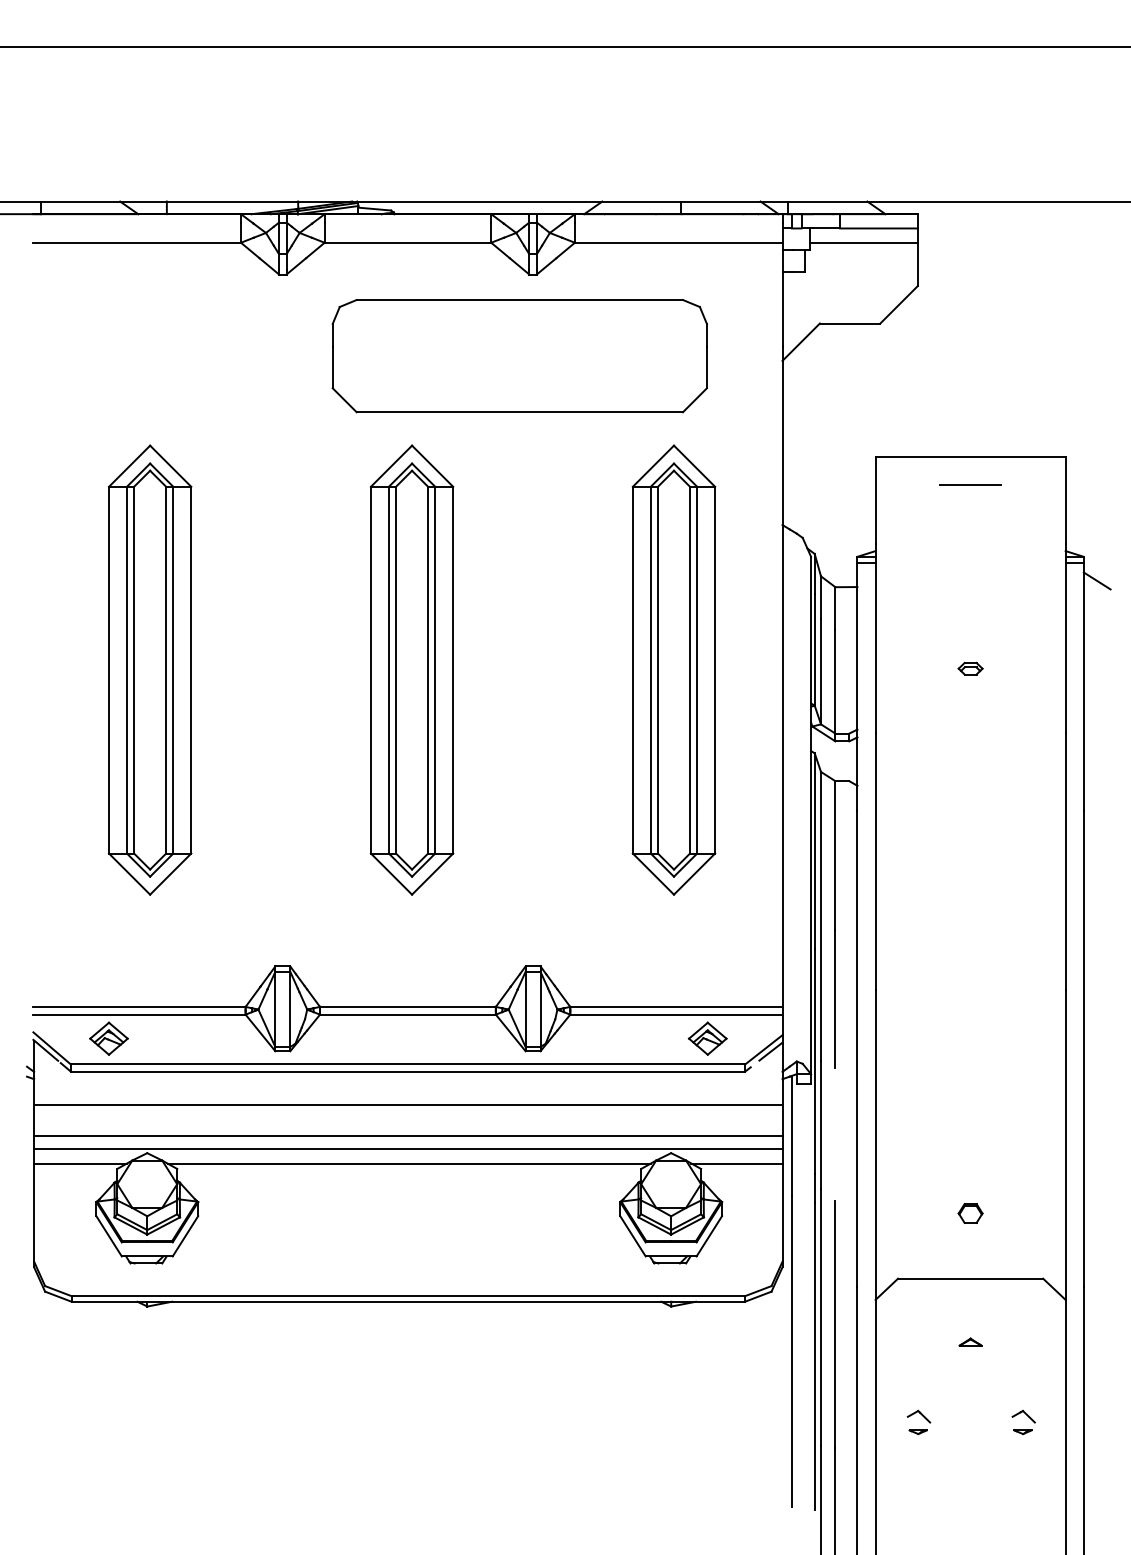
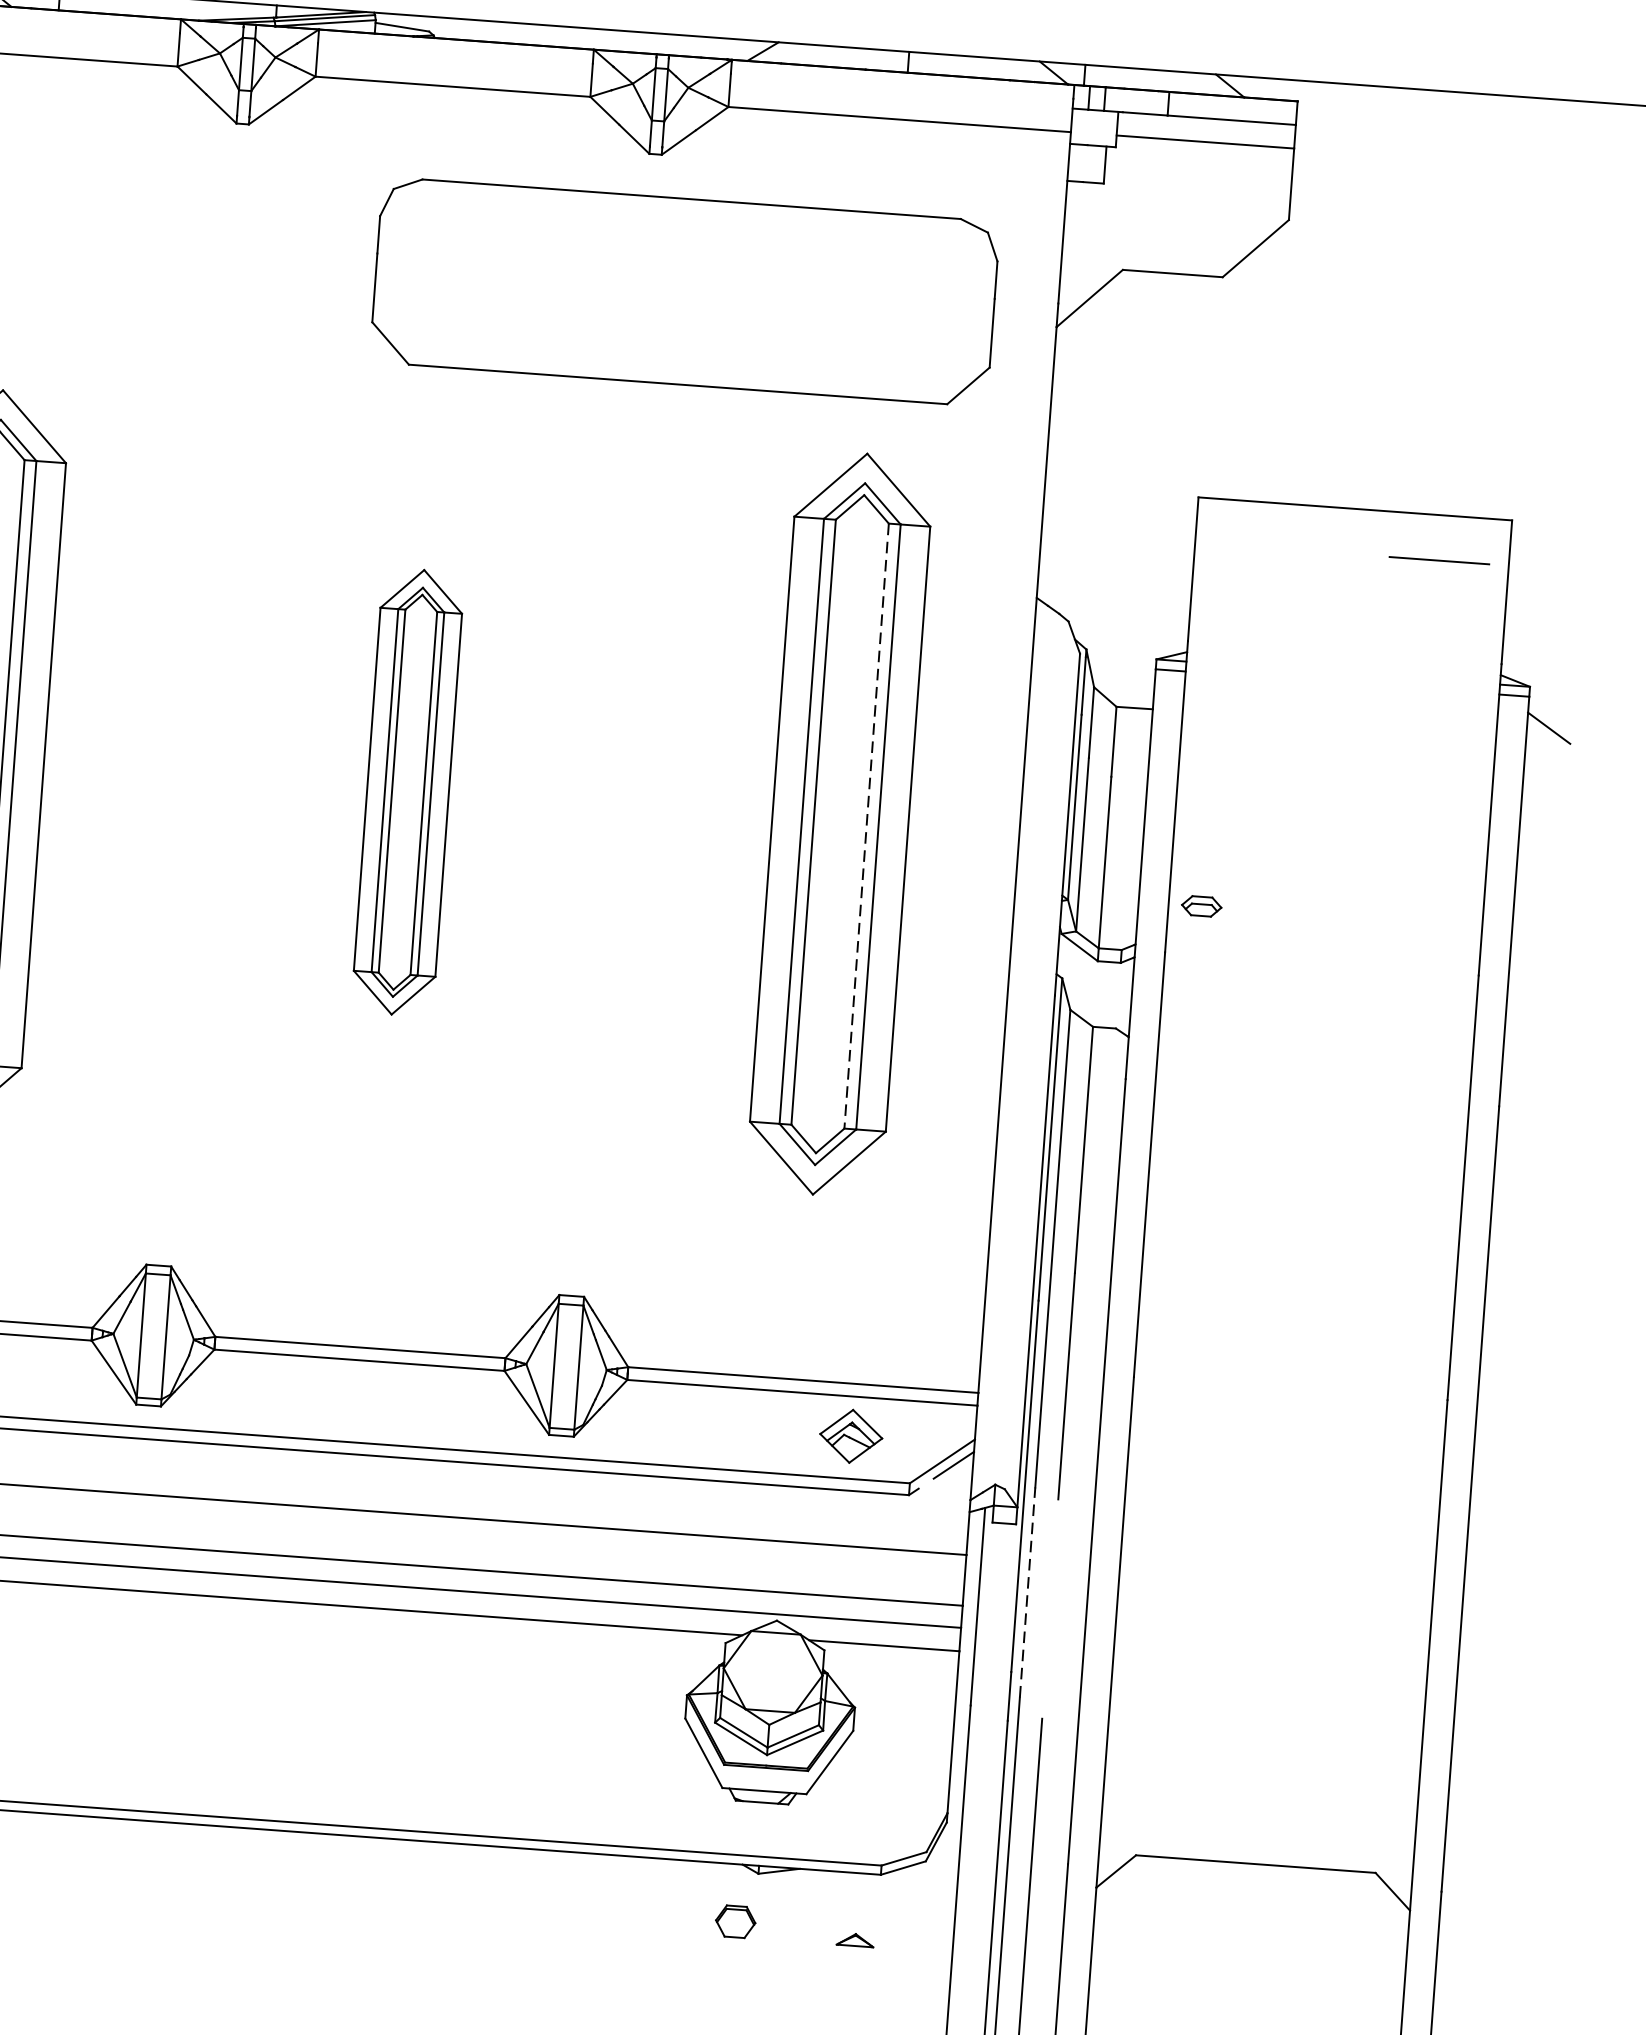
part: (519, 356) -> (684, 292), moved
line: (970, 484) -> (1439, 560), moved
part: (970, 668) -> (1201, 905), moved
part: (411, 669) -> (407, 791), size x0.6
line: (690, 670) -> (867, 826), solid -> dashed
line: (821, 1125) -> (1028, 1593), solid -> dashed
part: (970, 1213) -> (735, 1921), moved
part: (970, 1341) -> (855, 1938), moved

